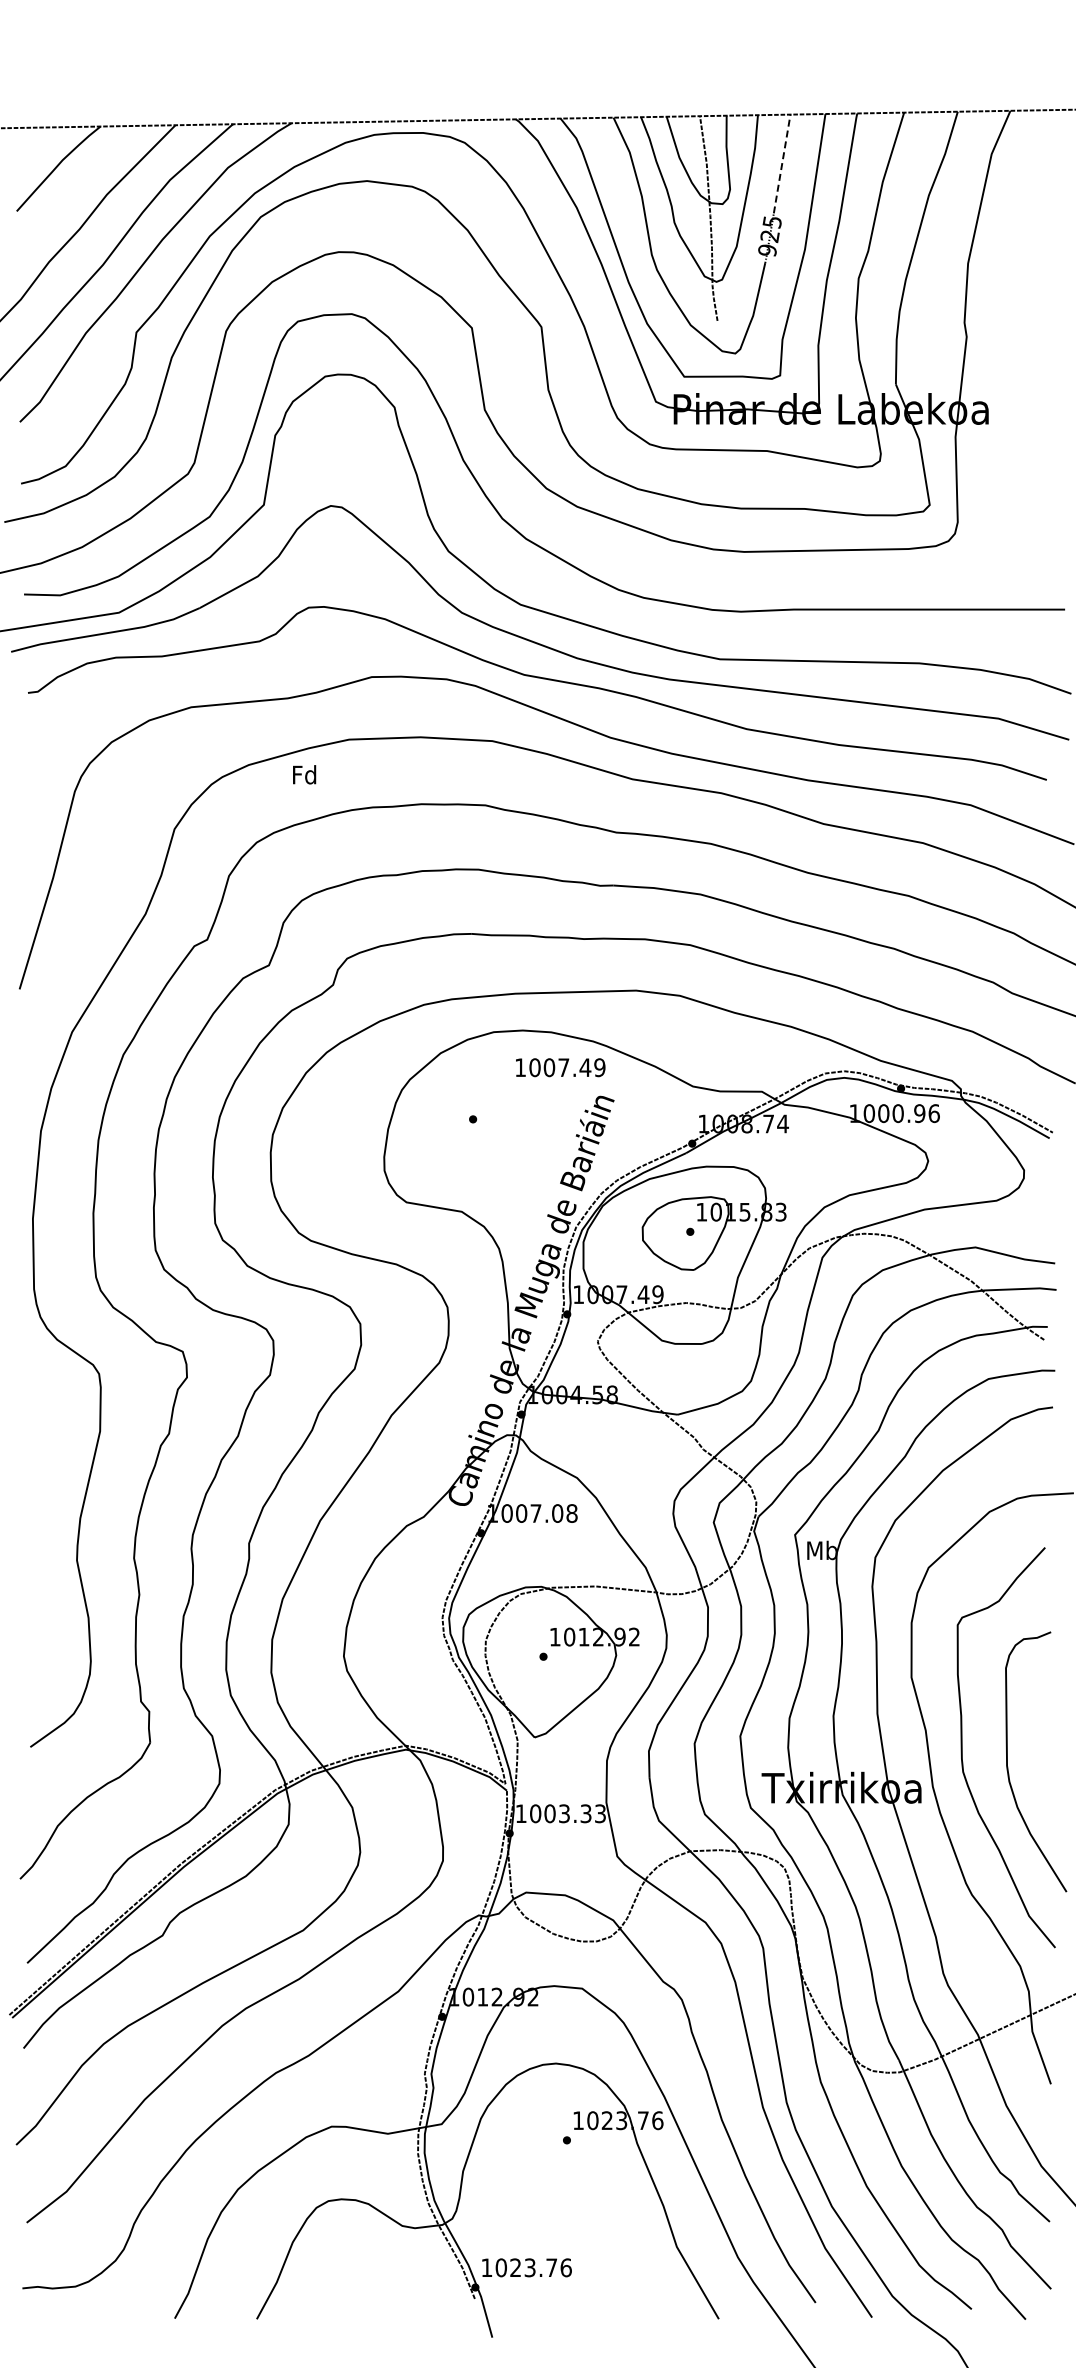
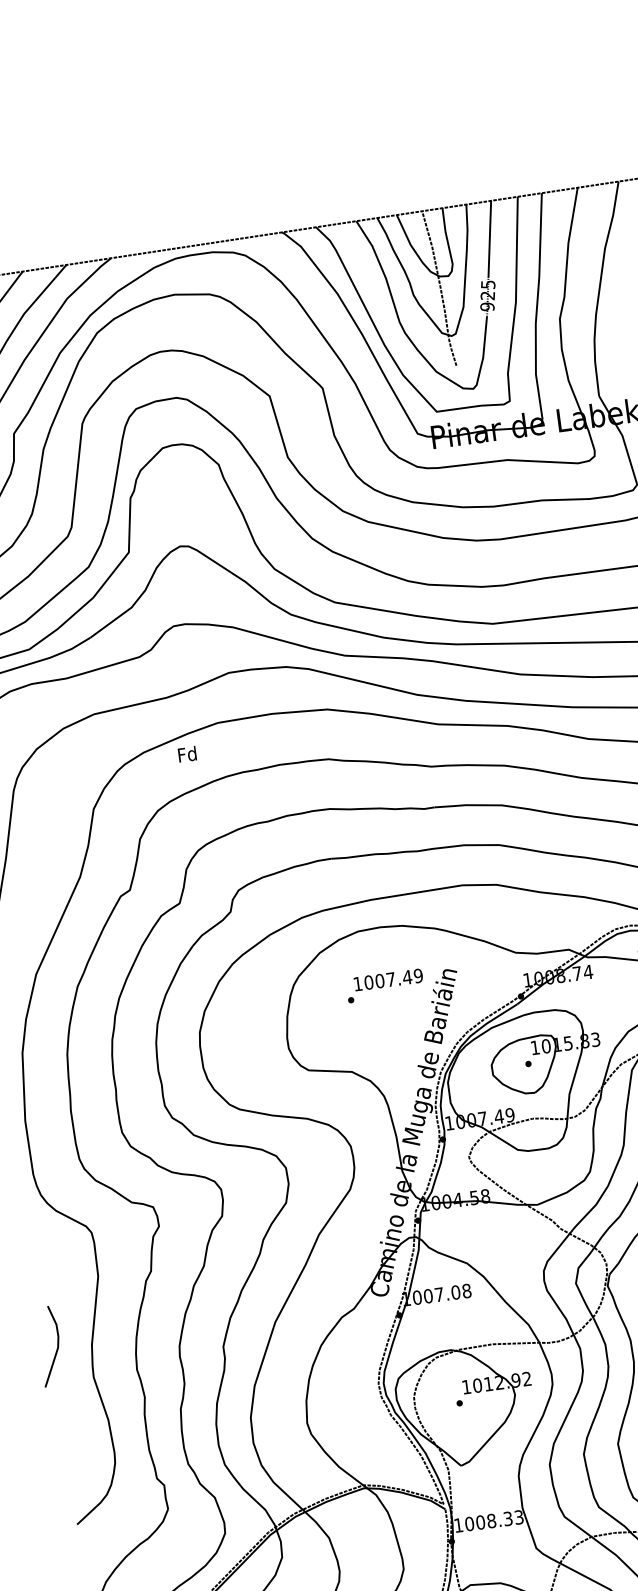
line: (782, 163) -> (490, 238), dashed -> solid
text: (560, 1067) -> (388, 979), moved
line: (35, 1513) -> (57, 1345), added
text: (564, 1813) -> (491, 1520), 1003.33 -> 1008.33

